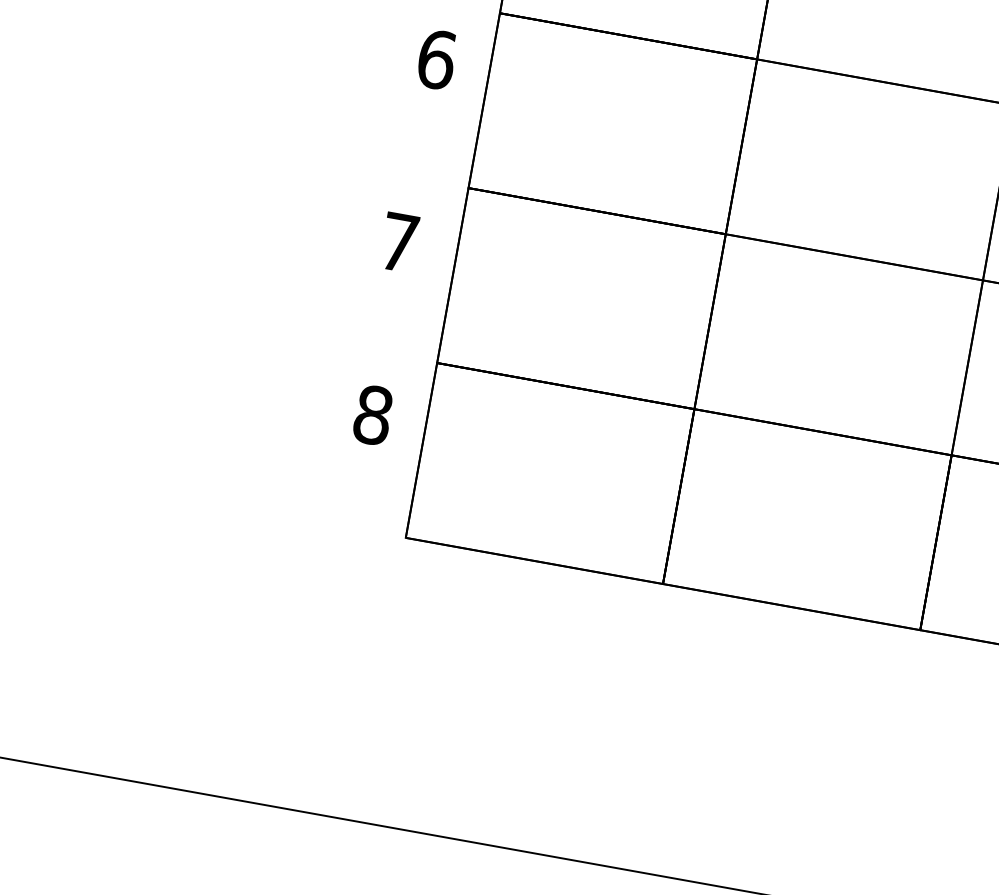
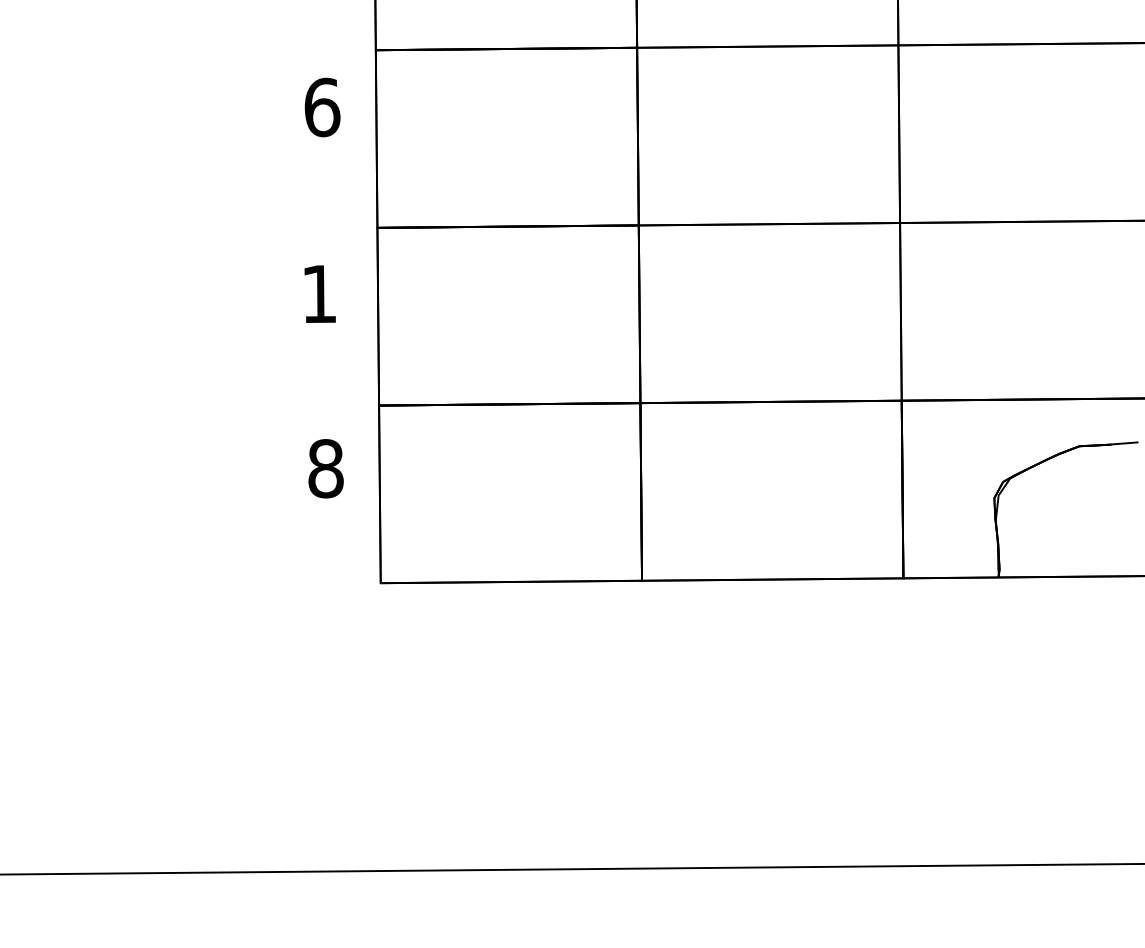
text: (398, 241) -> (318, 293), 7 -> 1

